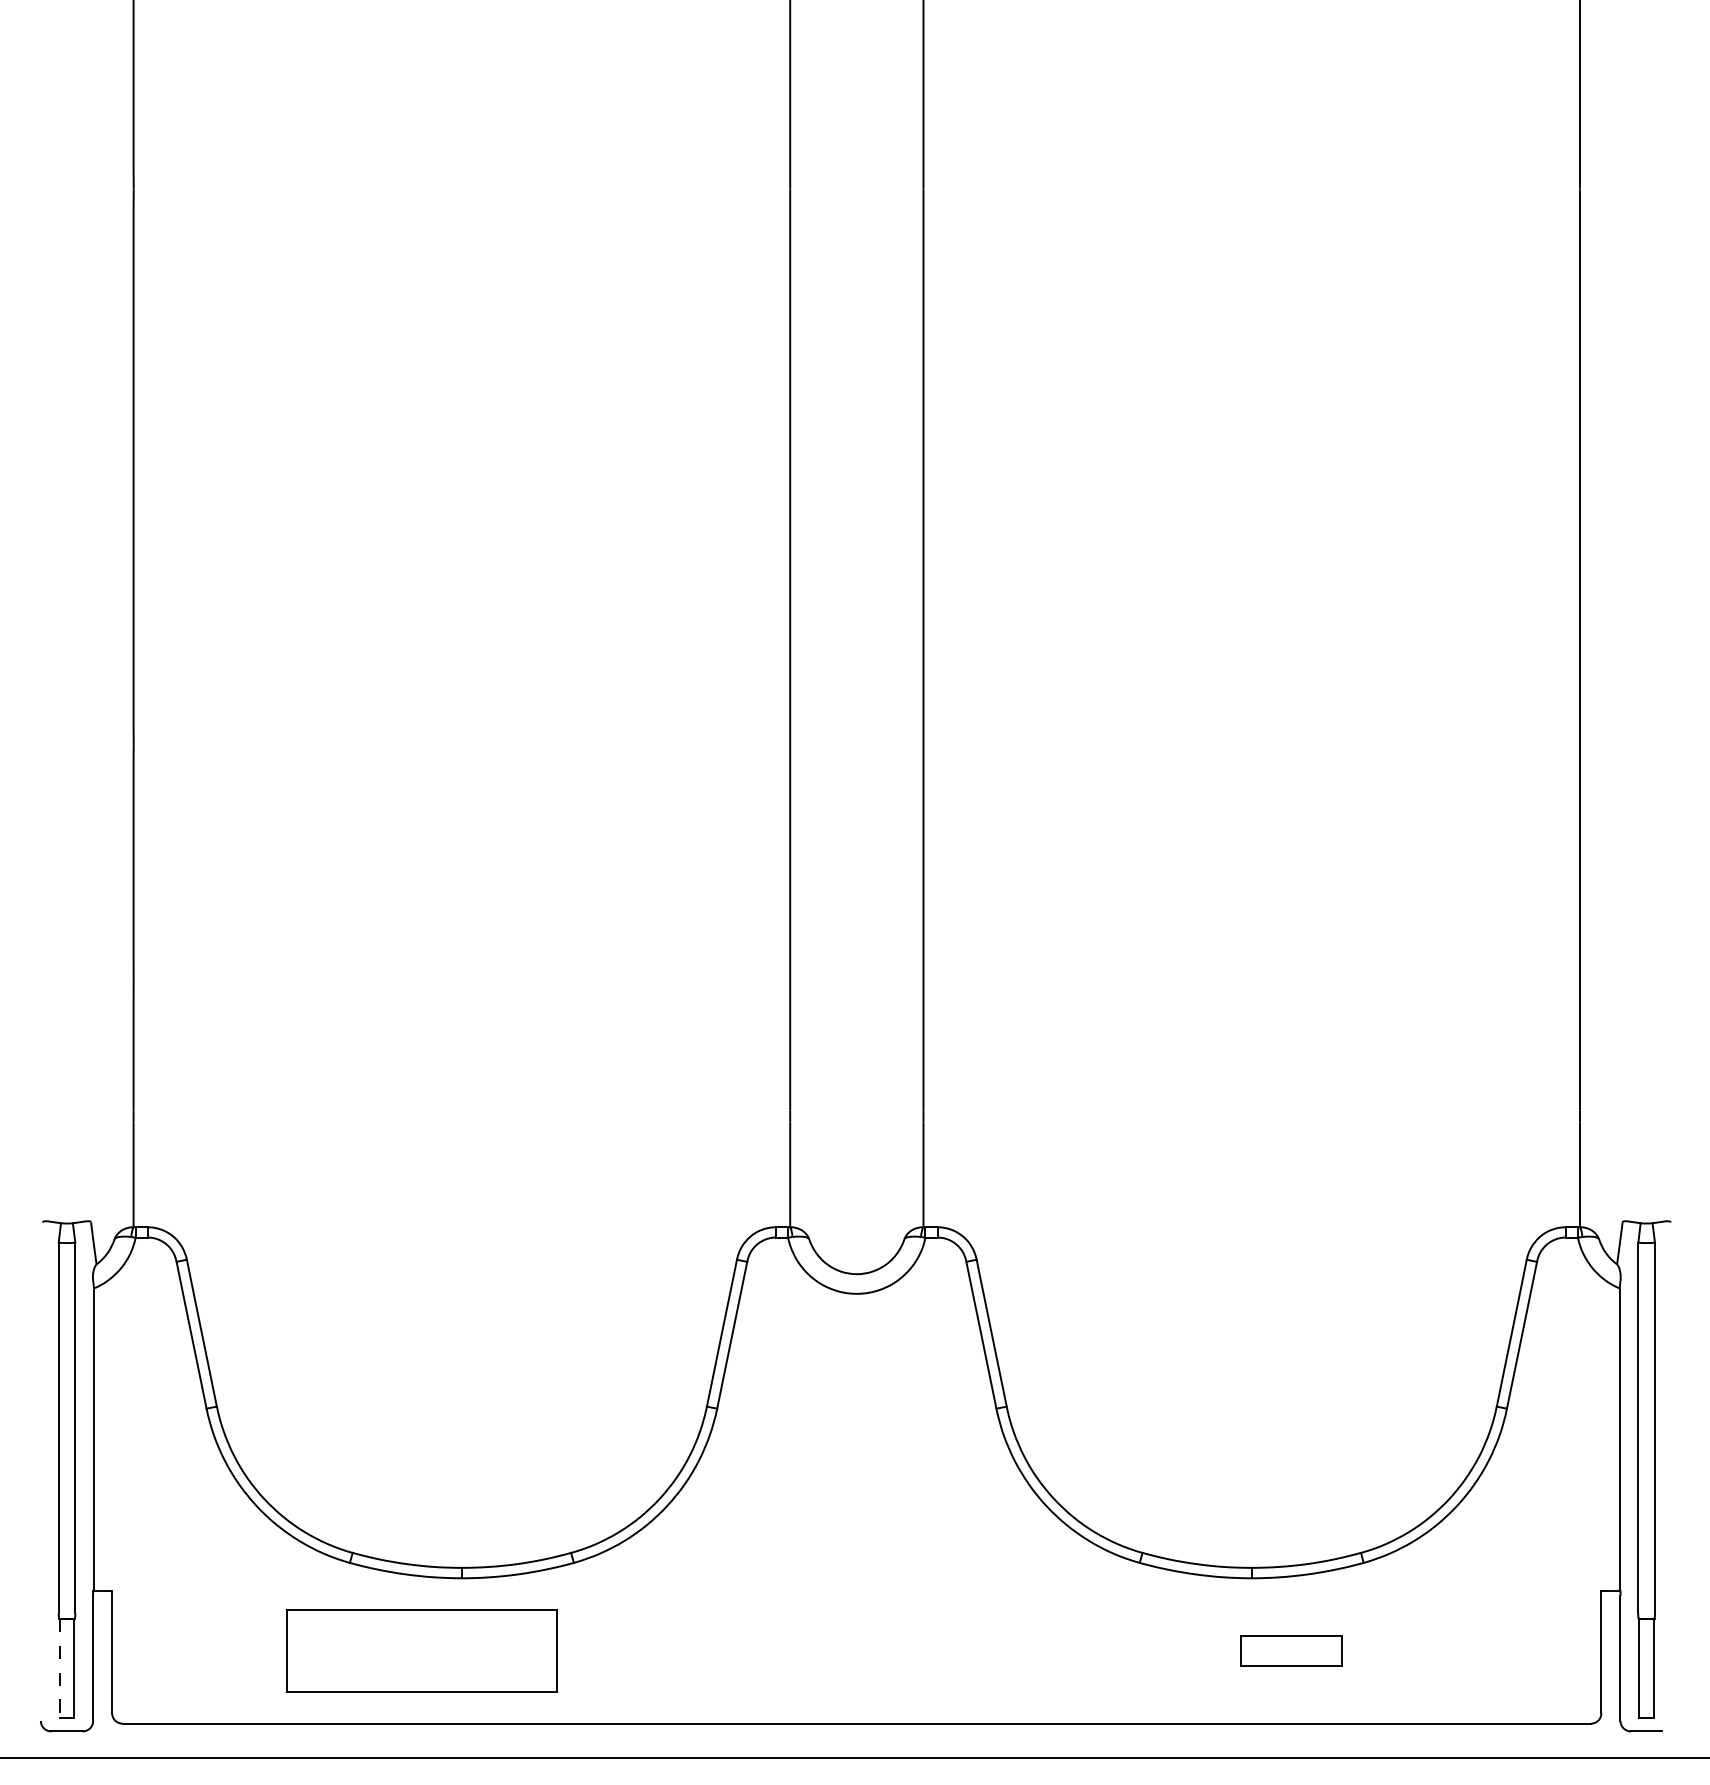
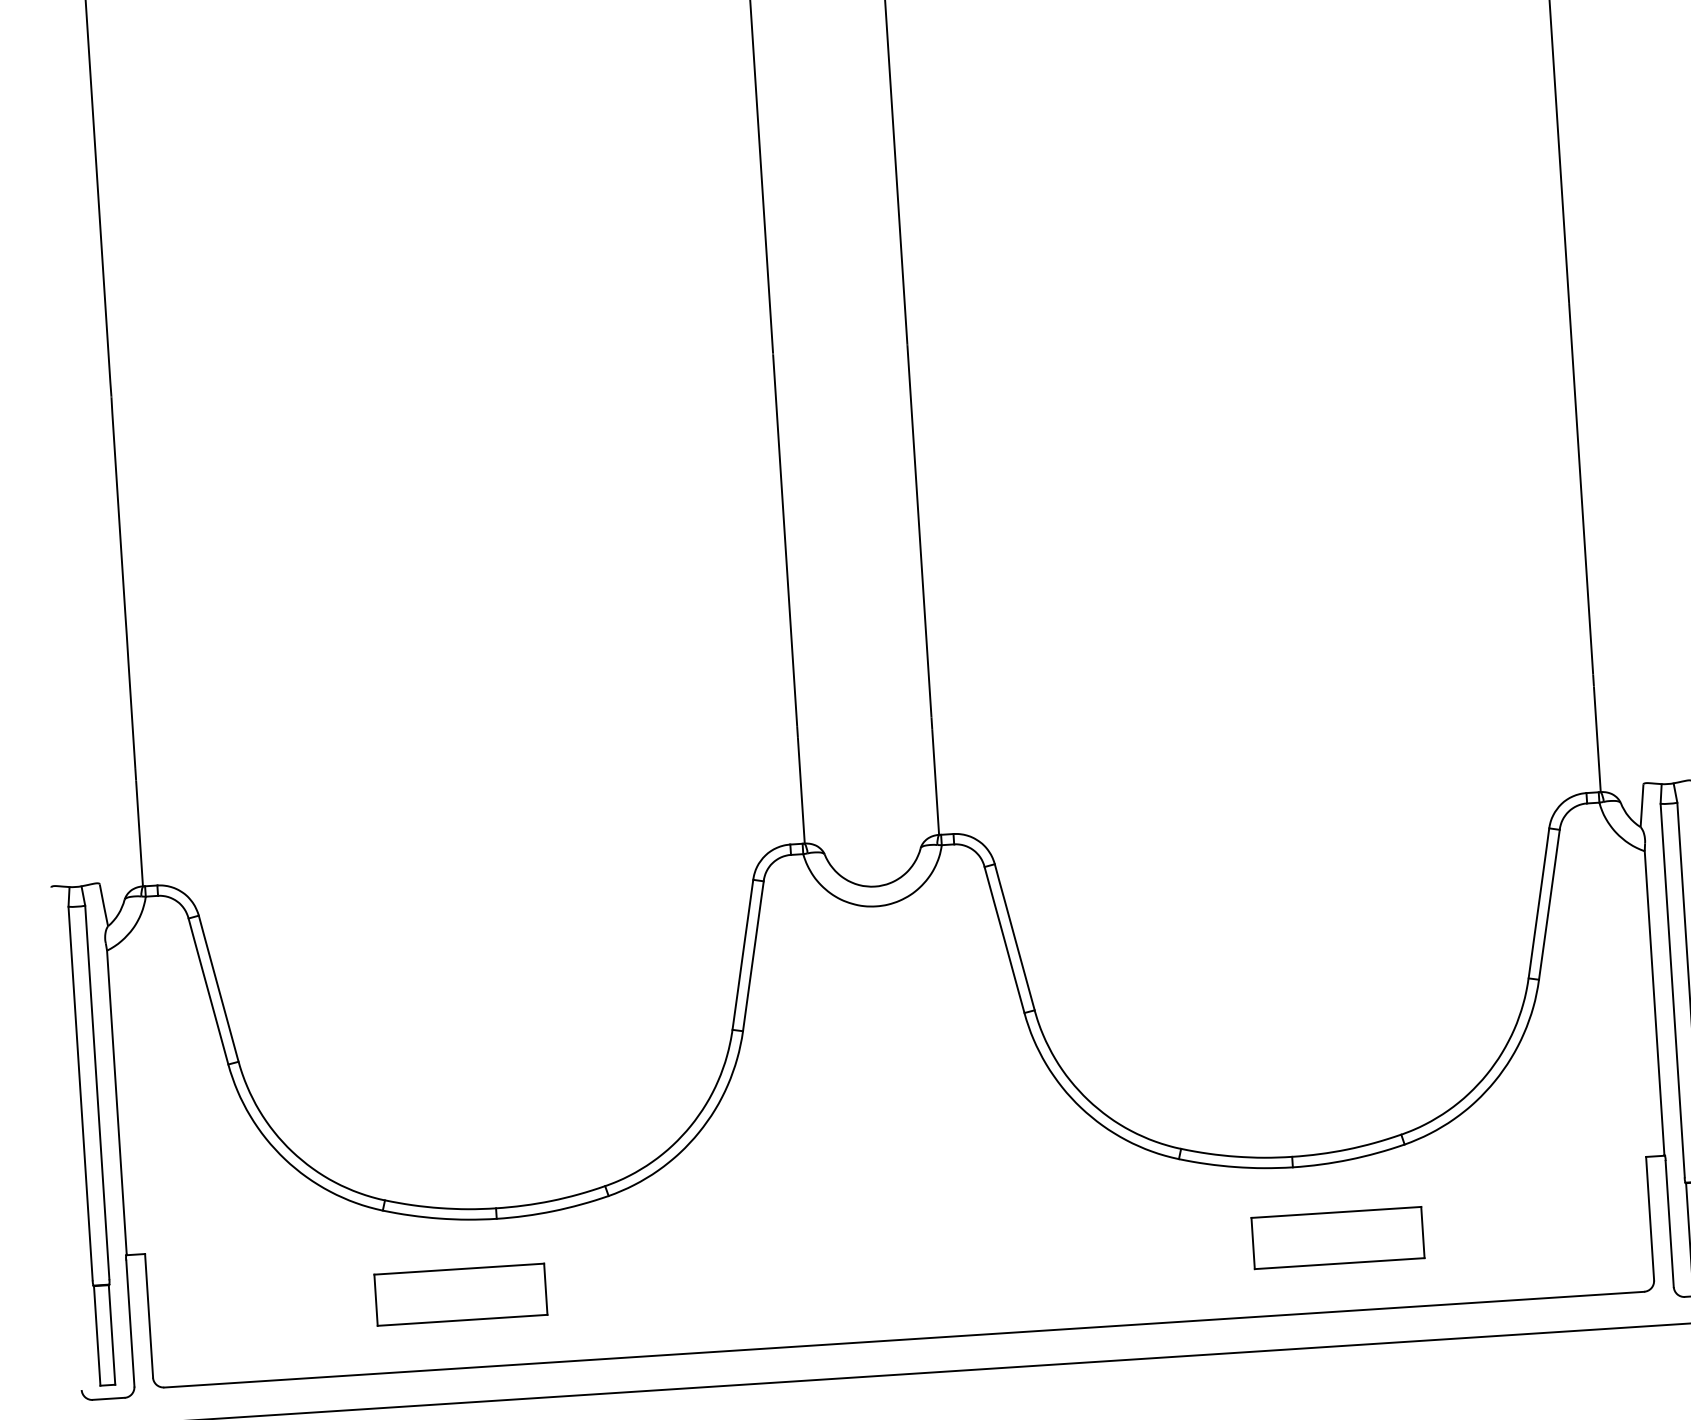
part: (421, 1650) -> (460, 1294), size x0.62
part: (1291, 1650) -> (1337, 1237), size x1.67
line: (59, 1668) -> (97, 1335), dashed -> solid

